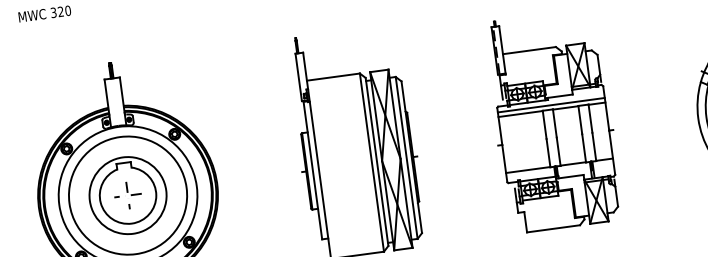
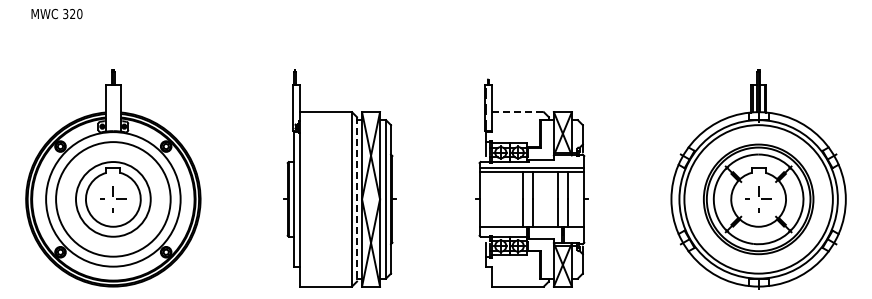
line: (528, 50) -> (517, 112), solid -> dashed
line: (377, 161) -> (357, 199), solid -> dashed

